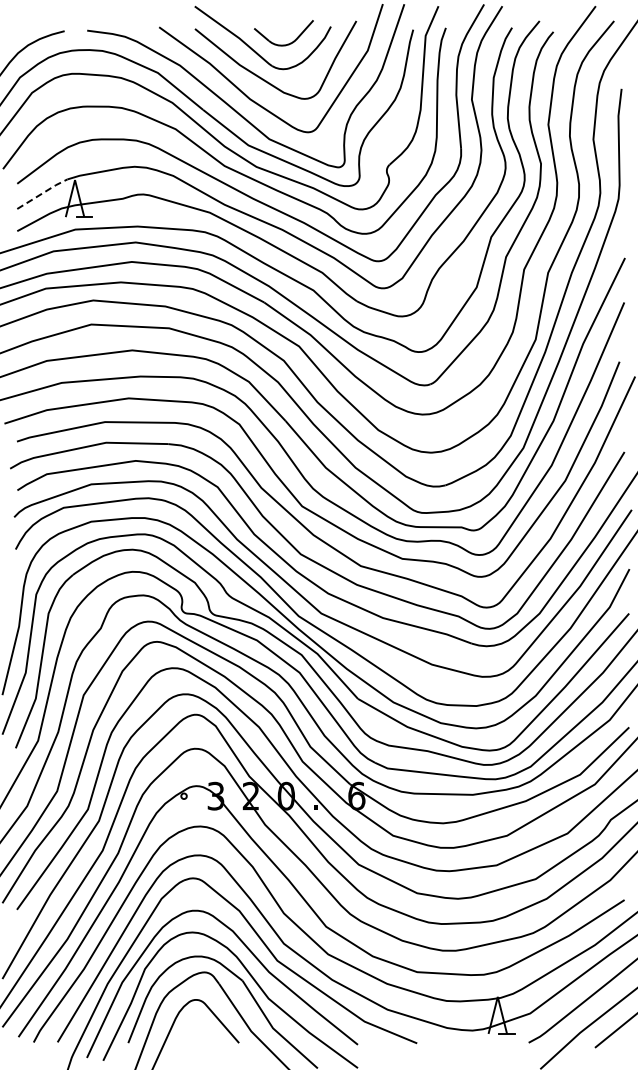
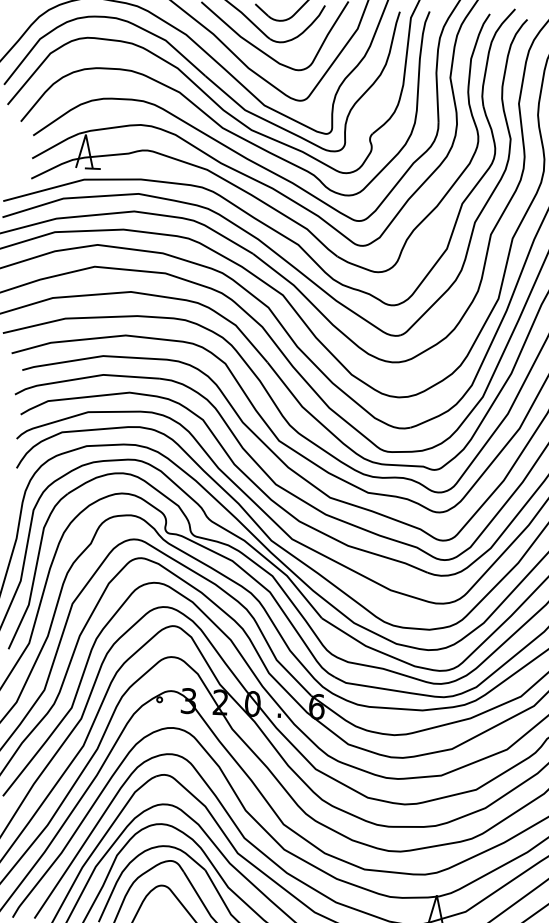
line: (42, 193) -> (55, 145), dashed -> solid

